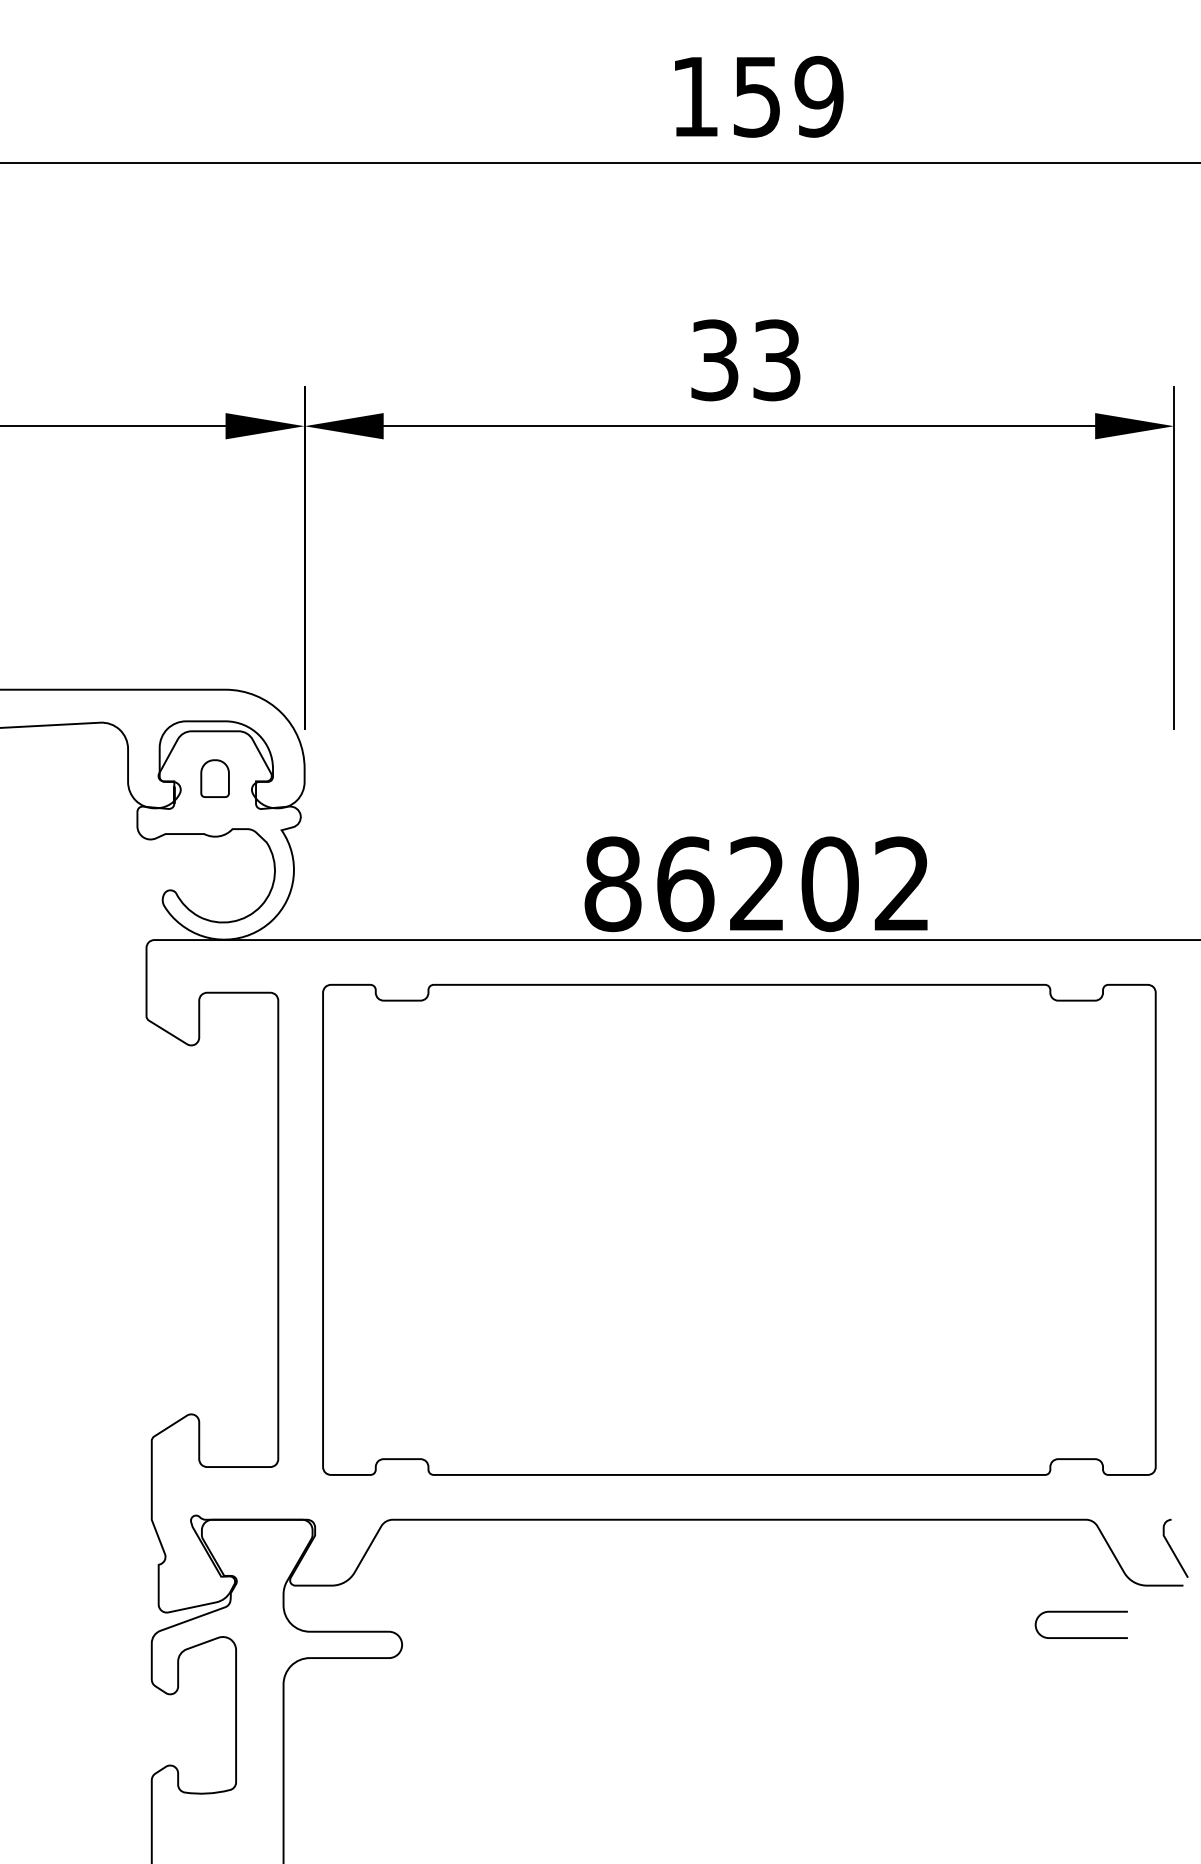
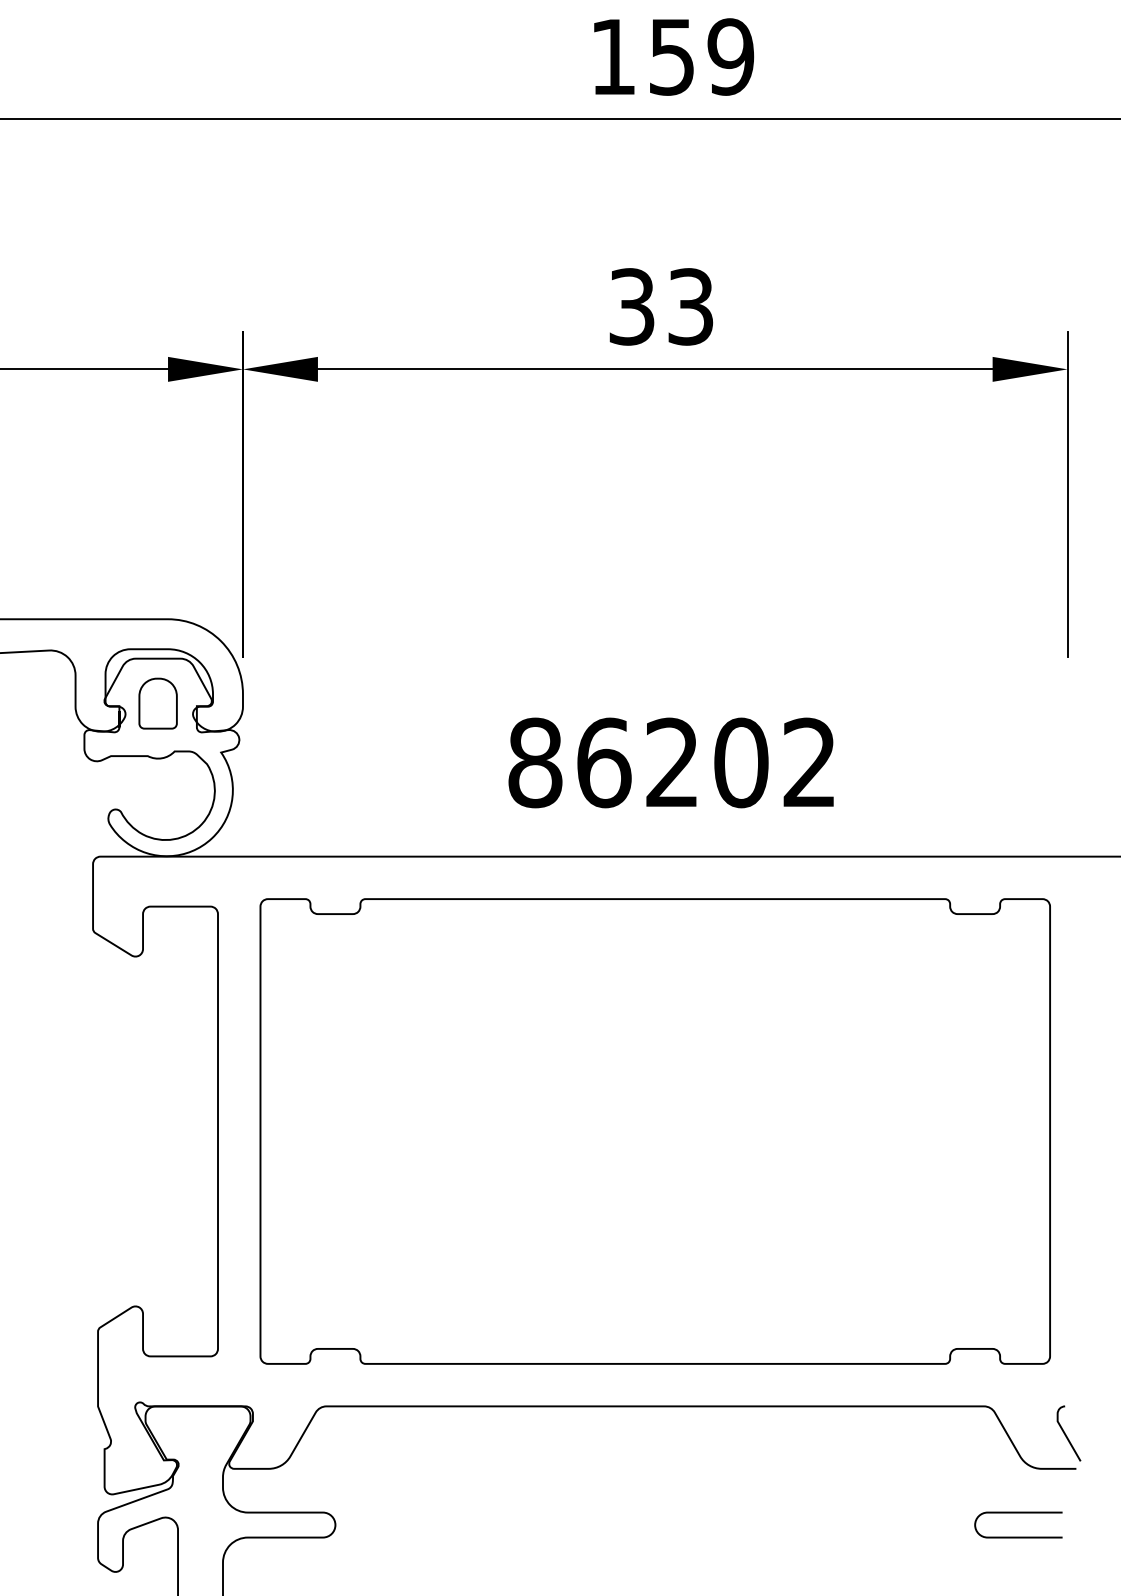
part: (214, 778) -> (157, 703), size x1.43
text: (755, 884) -> (670, 763), moved
curve: (1080, 1612) -> (1017, 1513), moved

